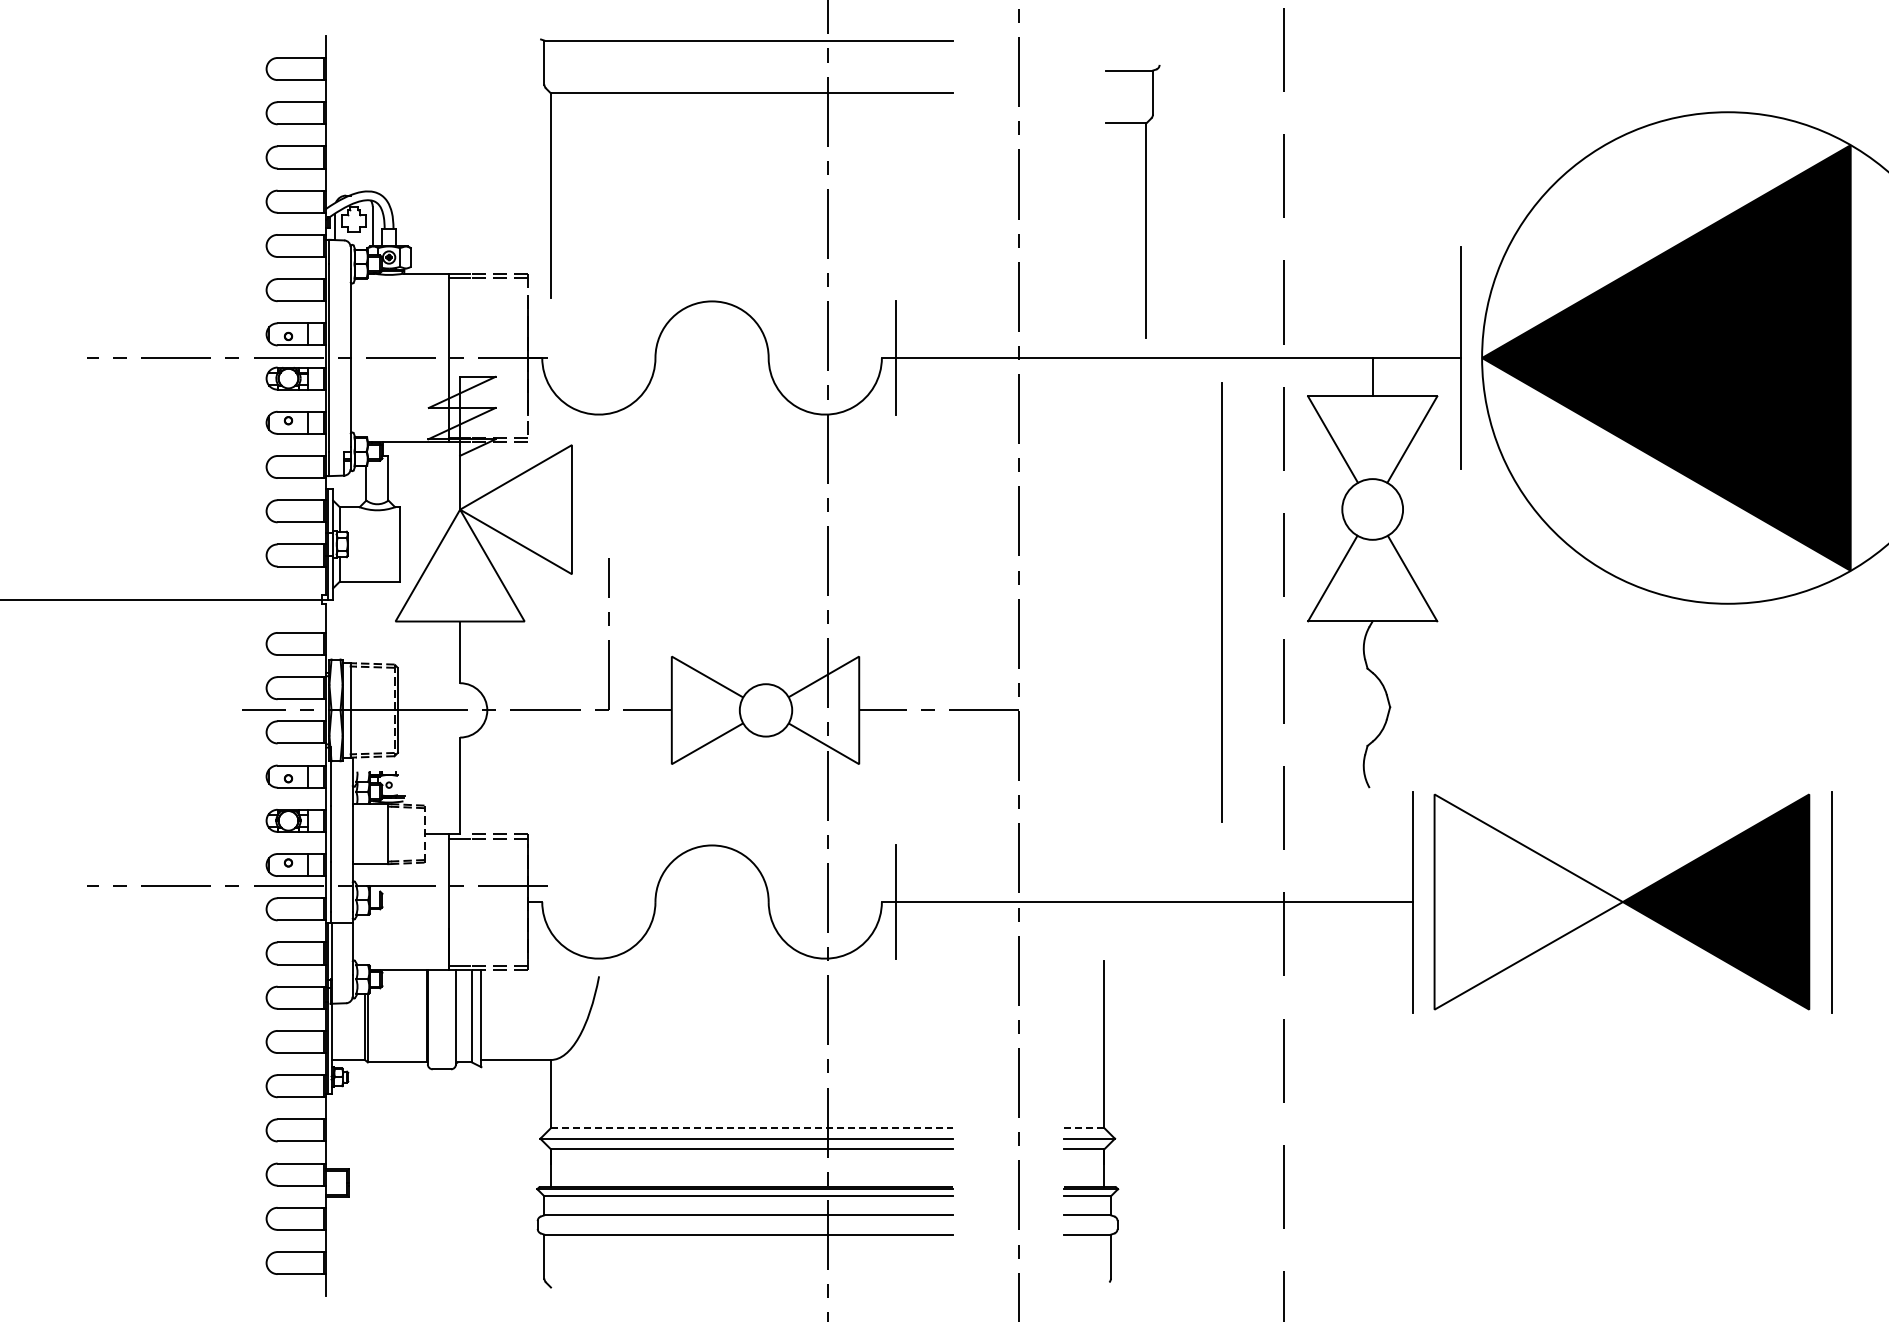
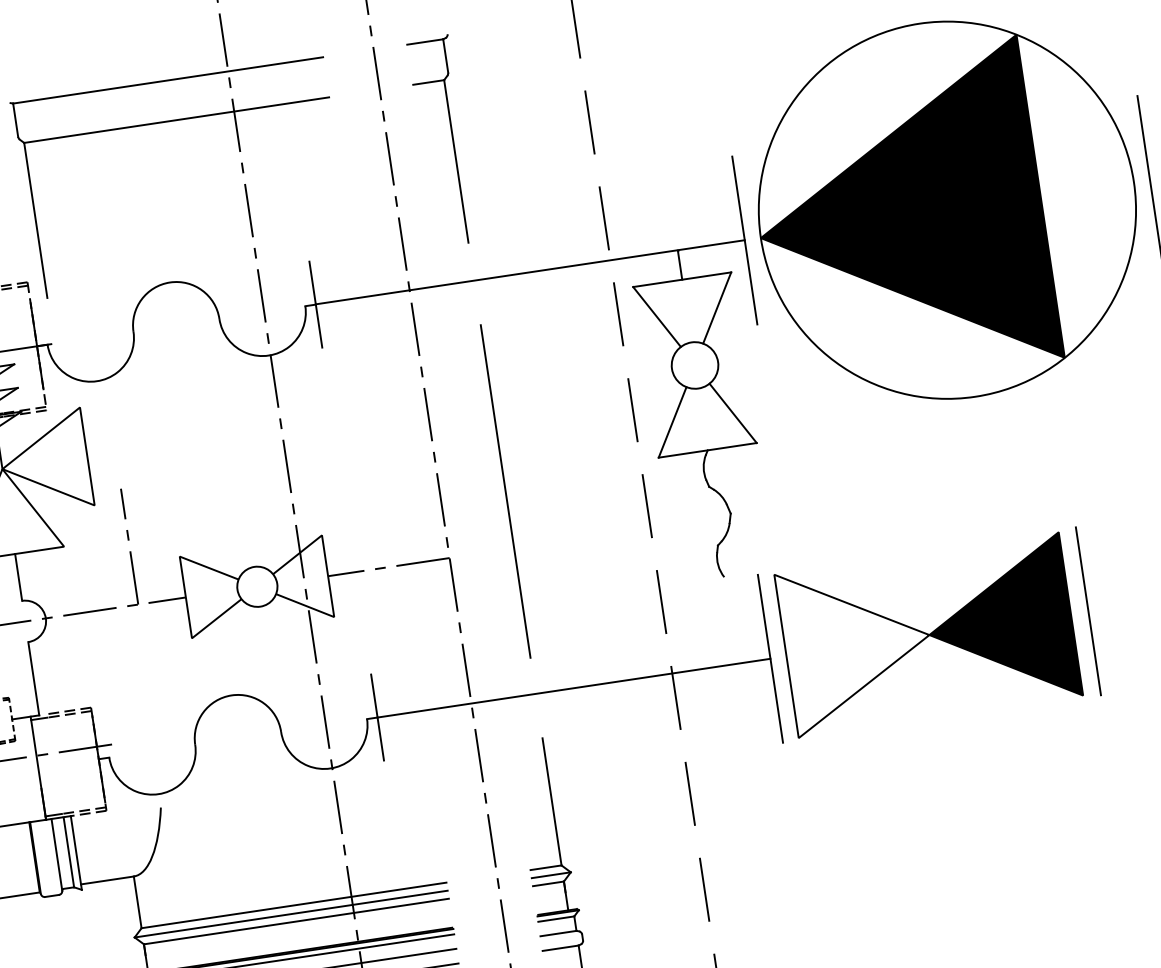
part: (1145, 201) -> (452, 139), moved
line: (1221, 602) -> (505, 491), moved
line: (751, 1128) -> (293, 905), dashed -> solid
line: (1083, 1128) -> (545, 868), dashed -> solid

